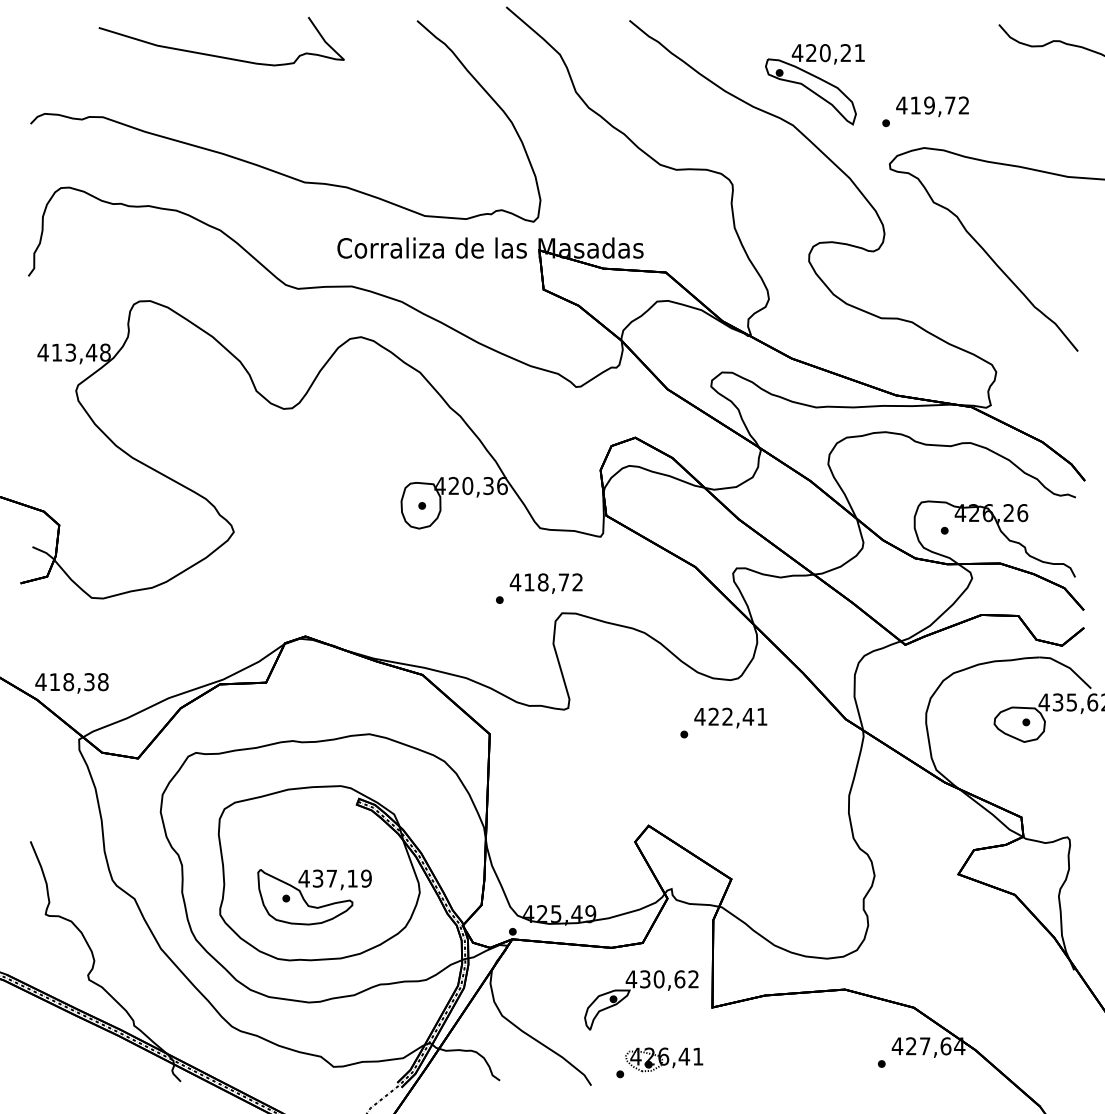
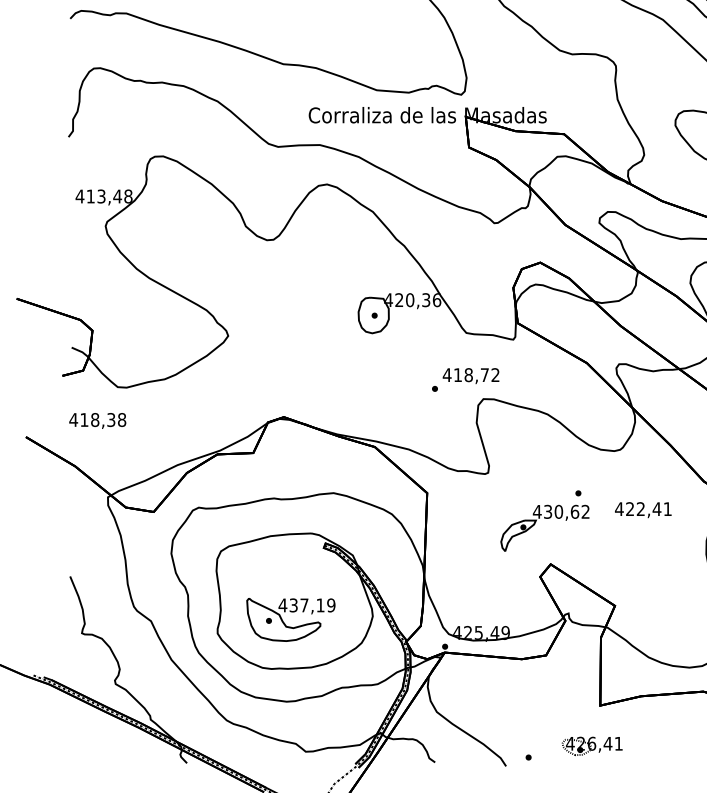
text: (71, 683) -> (97, 421), moved
text: (730, 717) -> (643, 509), moved
part: (642, 988) -> (545, 519), moved
part: (664, 1059) -> (592, 746), moved

